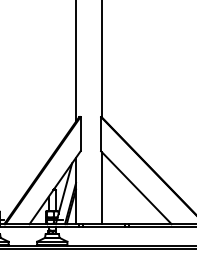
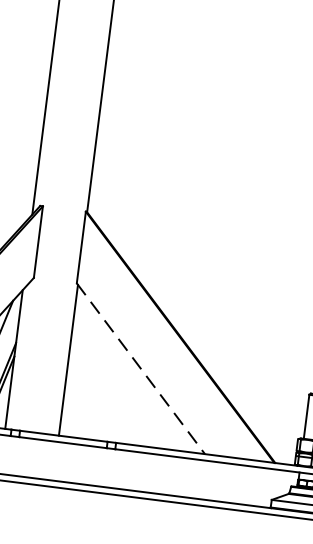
line: (136, 187) -> (141, 368), solid -> dashed

